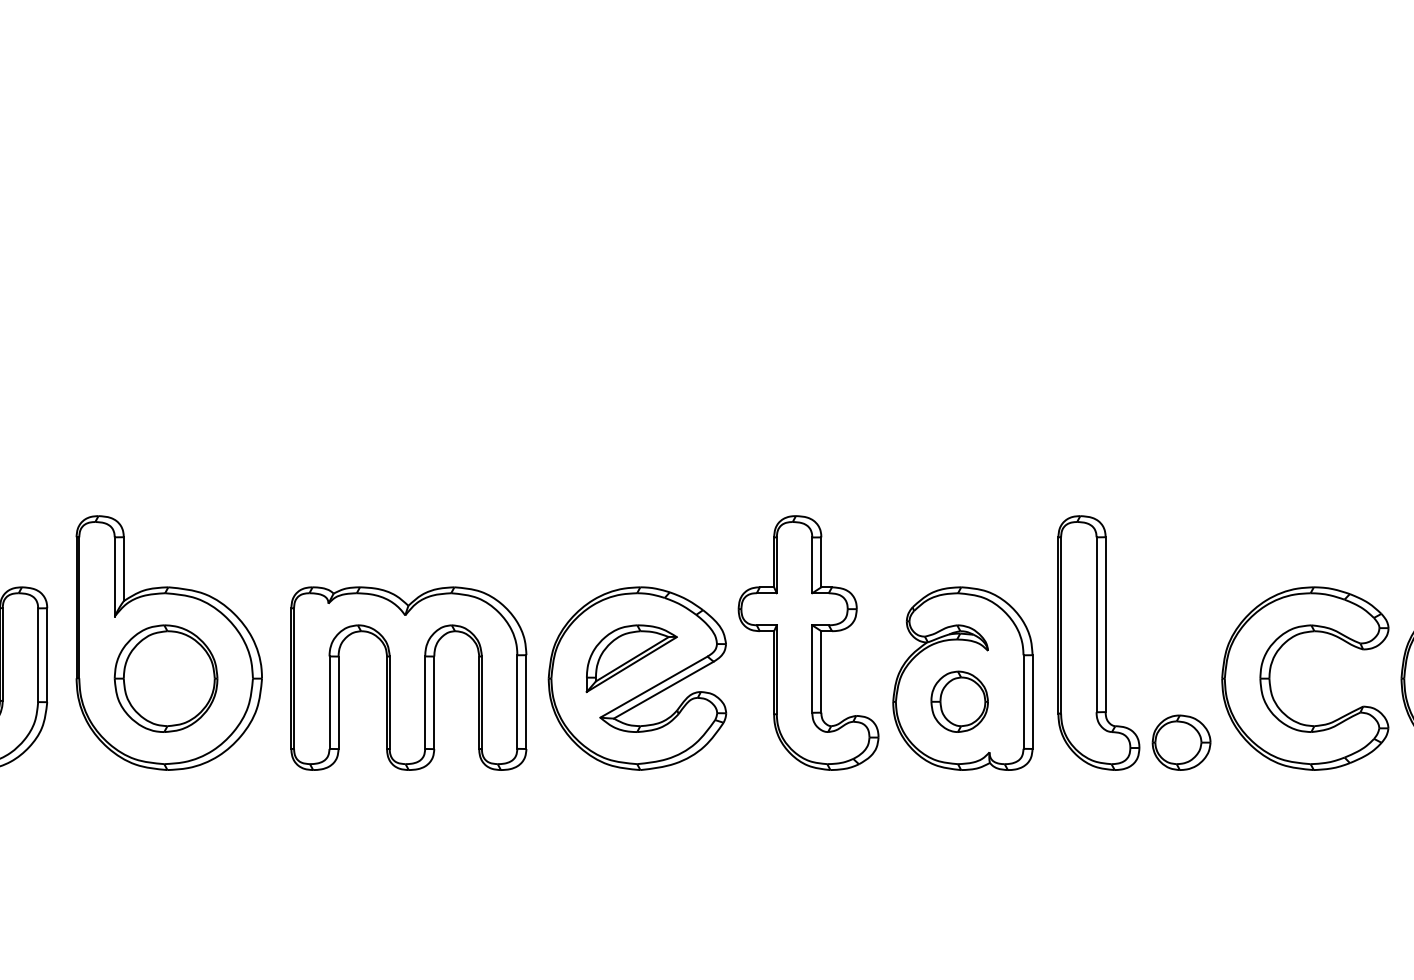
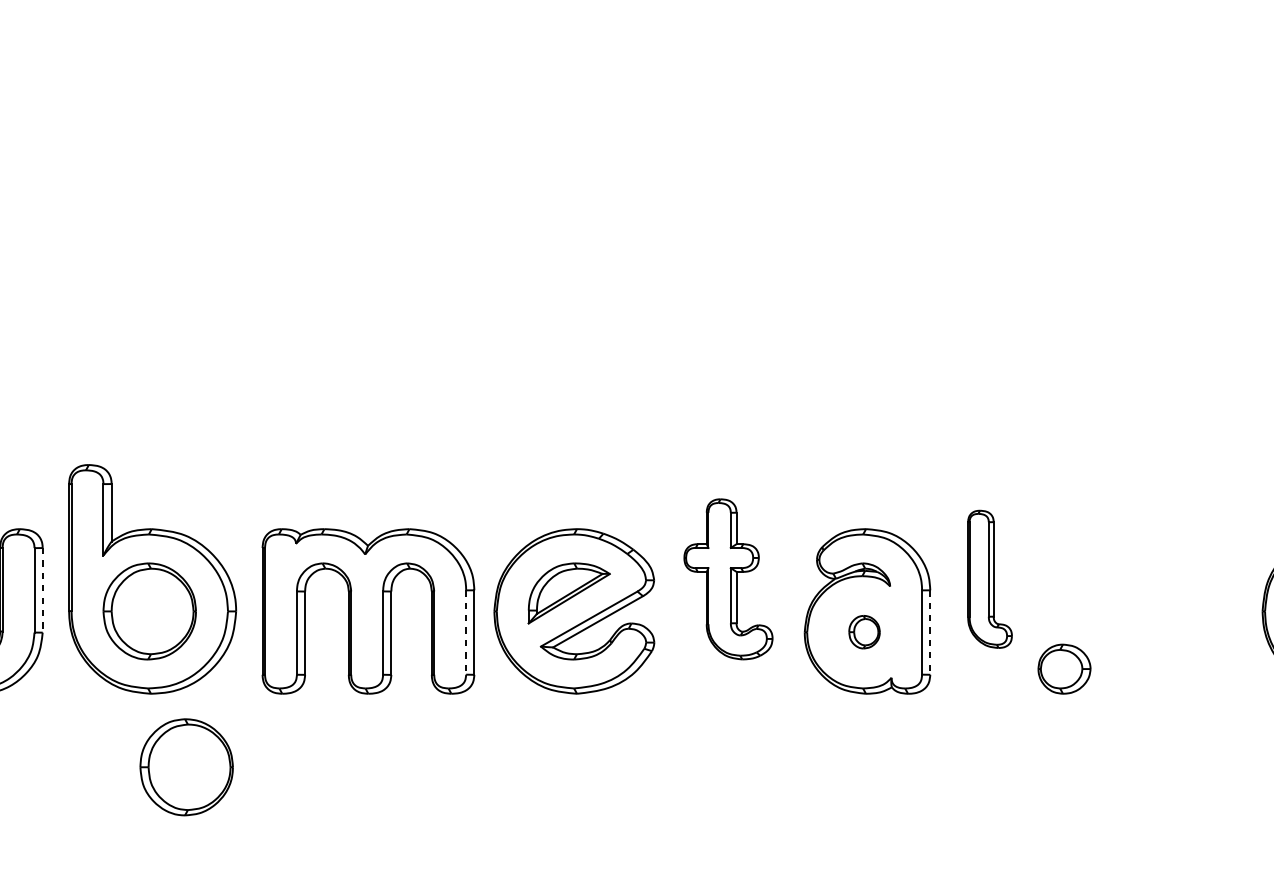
part: (808, 642) -> (728, 578), size x0.7
part: (1098, 642) -> (989, 578), size x0.6
line: (47, 655) -> (42, 590), solid -> dashed
part: (1271, 686) -> (1145, 618), removed
part: (959, 701) -> (864, 632), size x0.6
line: (517, 702) -> (466, 632), solid -> dashed
line: (1032, 702) -> (930, 632), solid -> dashed
part: (206, 851) -> (186, 767), added

